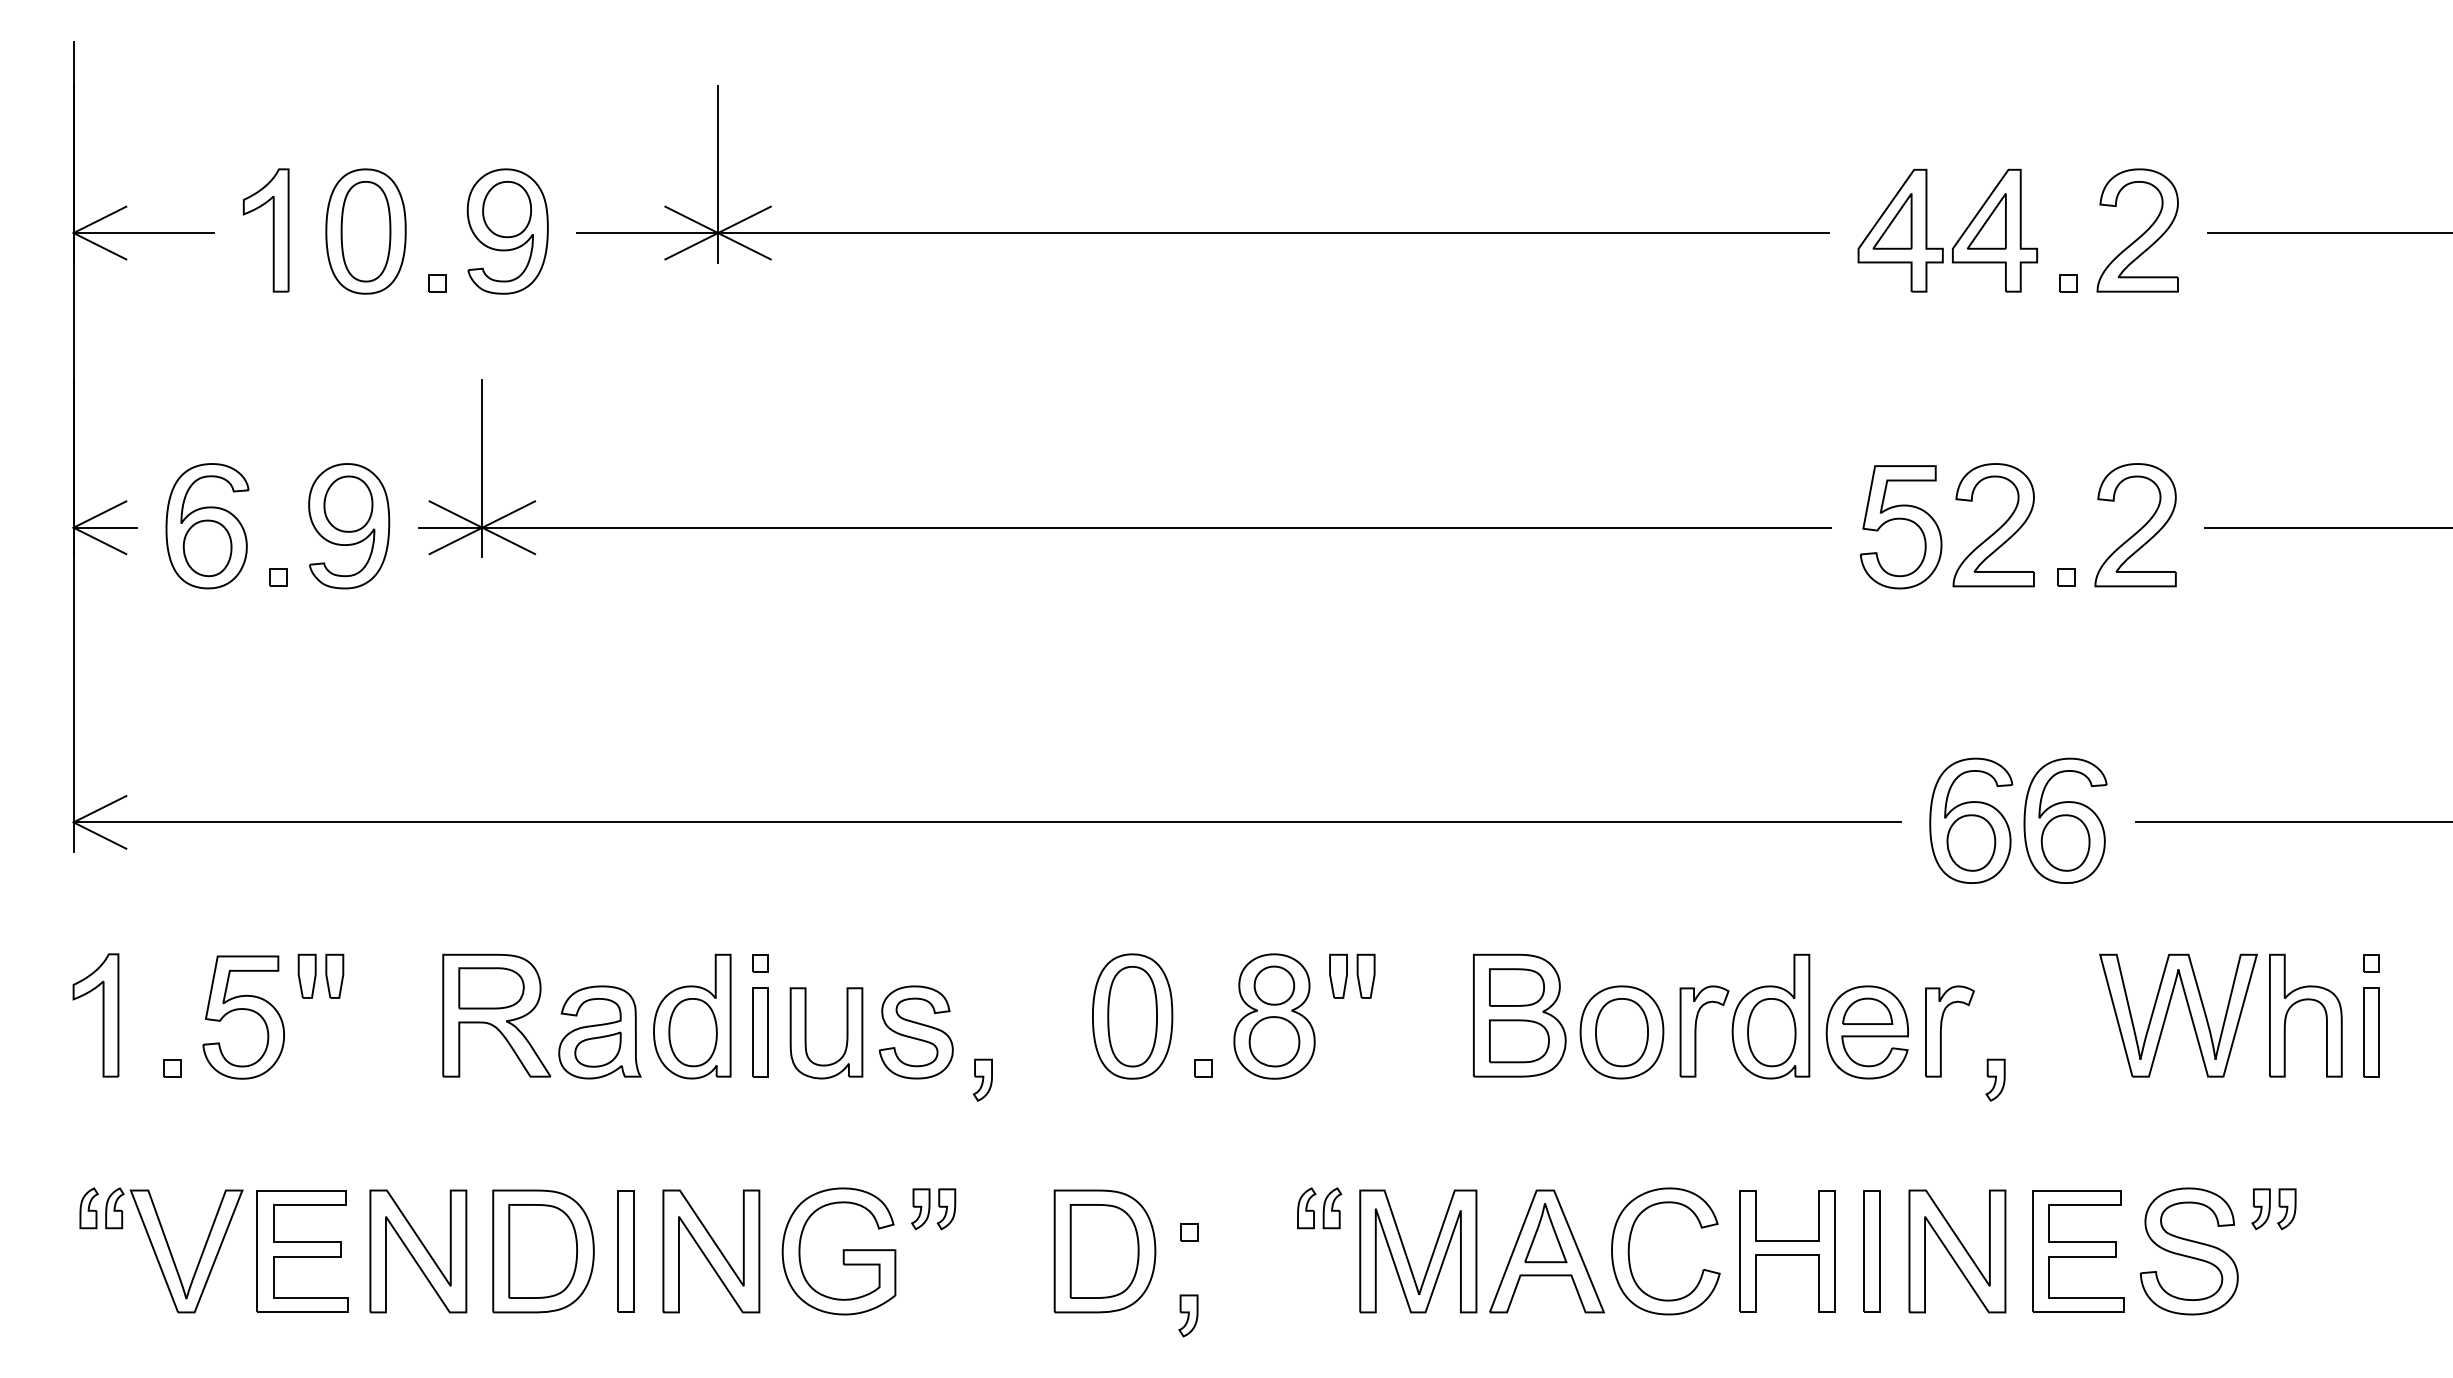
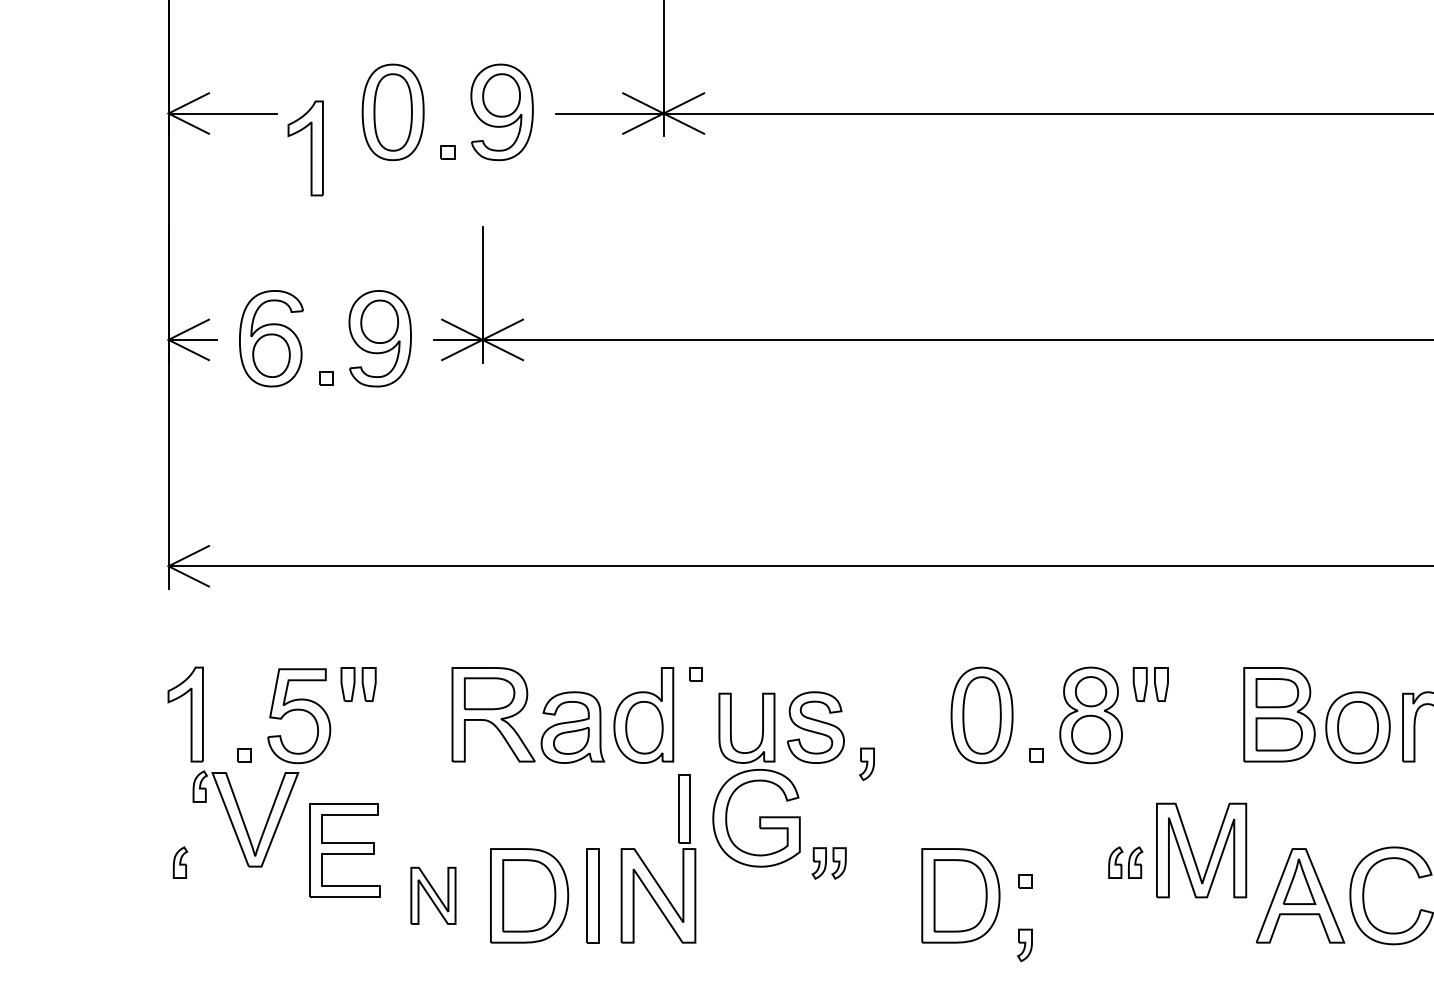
part: (272, 230) -> (310, 148), moved
part: (760, 1032) -> (684, 809), moved
part: (174, 1250) -> (246, 819), moved
part: (302, 1251) -> (344, 850), moved
part: (418, 1251) -> (433, 895), size x0.6
part: (838, 1251) -> (756, 818), moved
part: (1407, 1255) -> (1193, 853), moved

